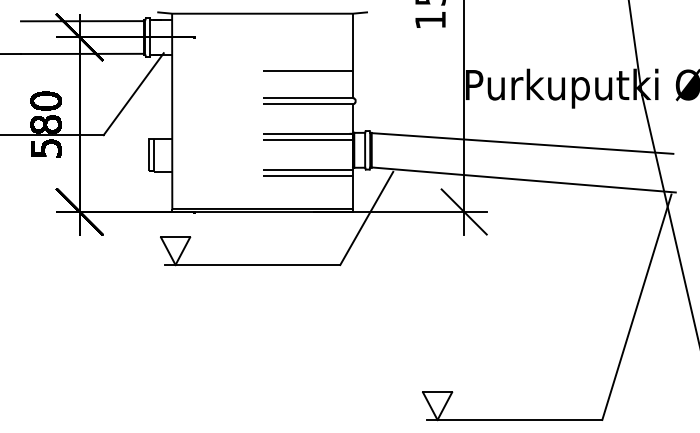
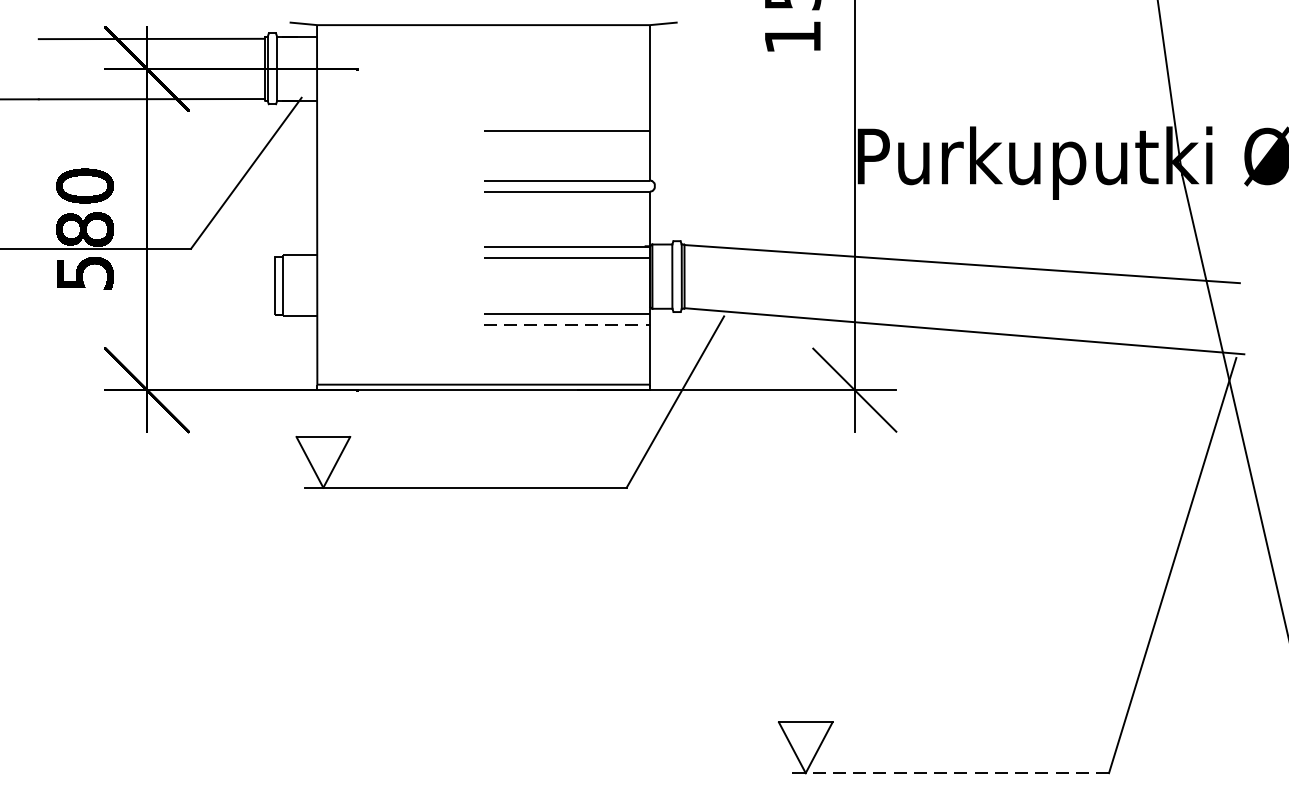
line: (308, 176) -> (568, 324), solid -> dashed
line: (514, 419) -> (947, 772), solid -> dashed

